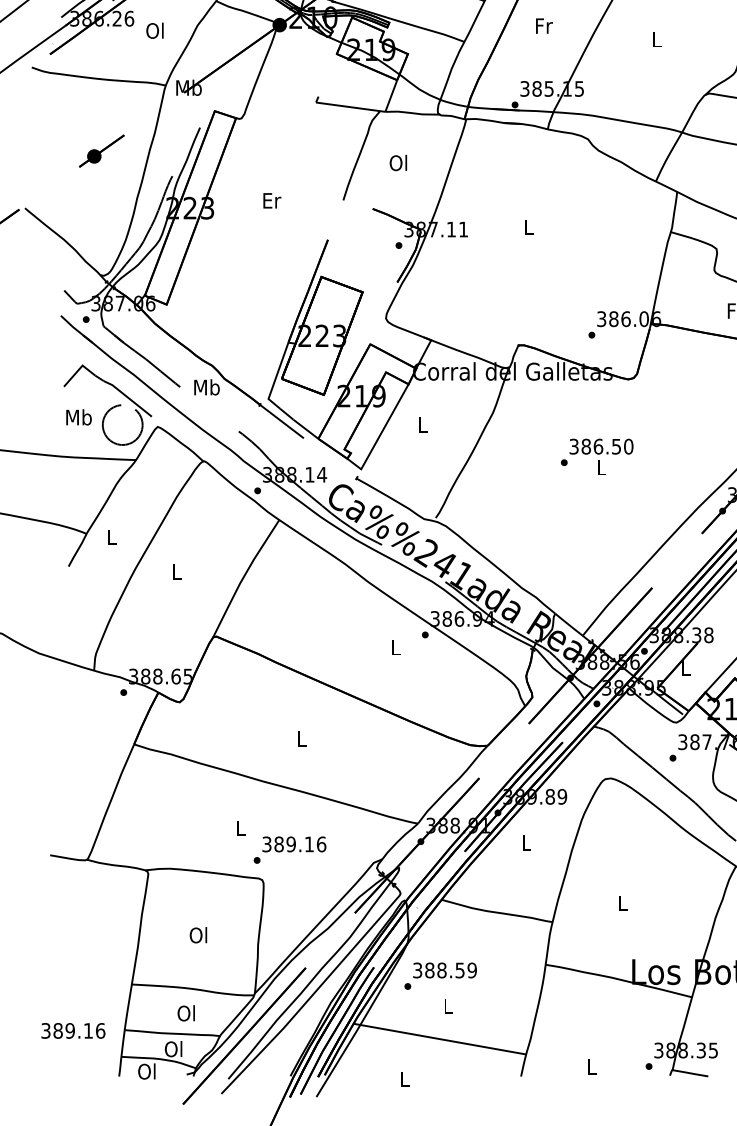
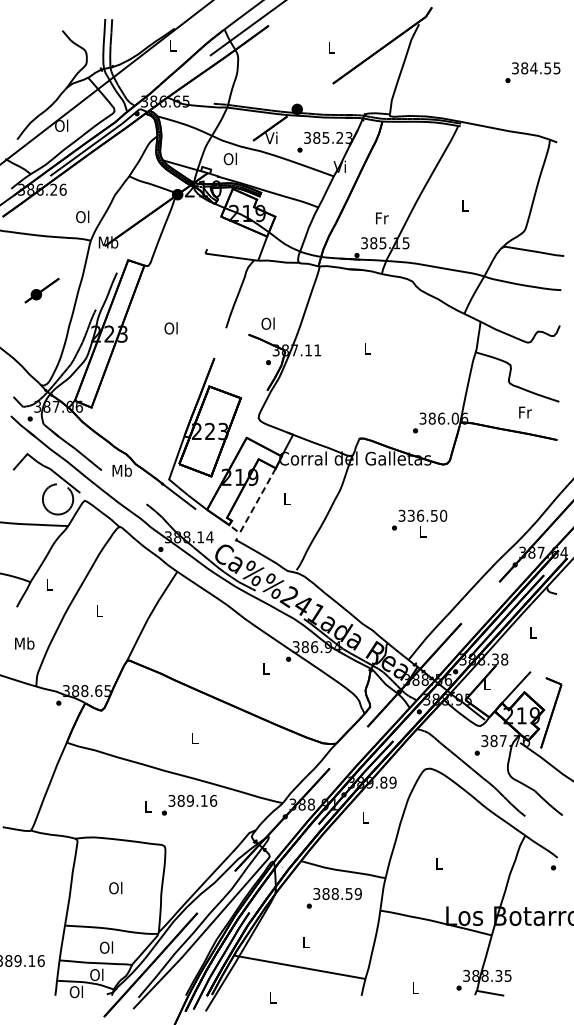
text: (544, 26) -> (382, 218), moved
text: (154, 30) -> (82, 216), moved
text: (397, 162) -> (267, 323), moved
text: (271, 200) -> (171, 328), Er -> Ol
text: (78, 417) -> (24, 643), moved
line: (380, 435) -> (254, 507), solid -> dashed
text: (585, 446) -> (410, 515), 386.50 -> 336.50
text: (289, 849) -> (189, 804), moved
text: (439, 976) -> (333, 898), moved

